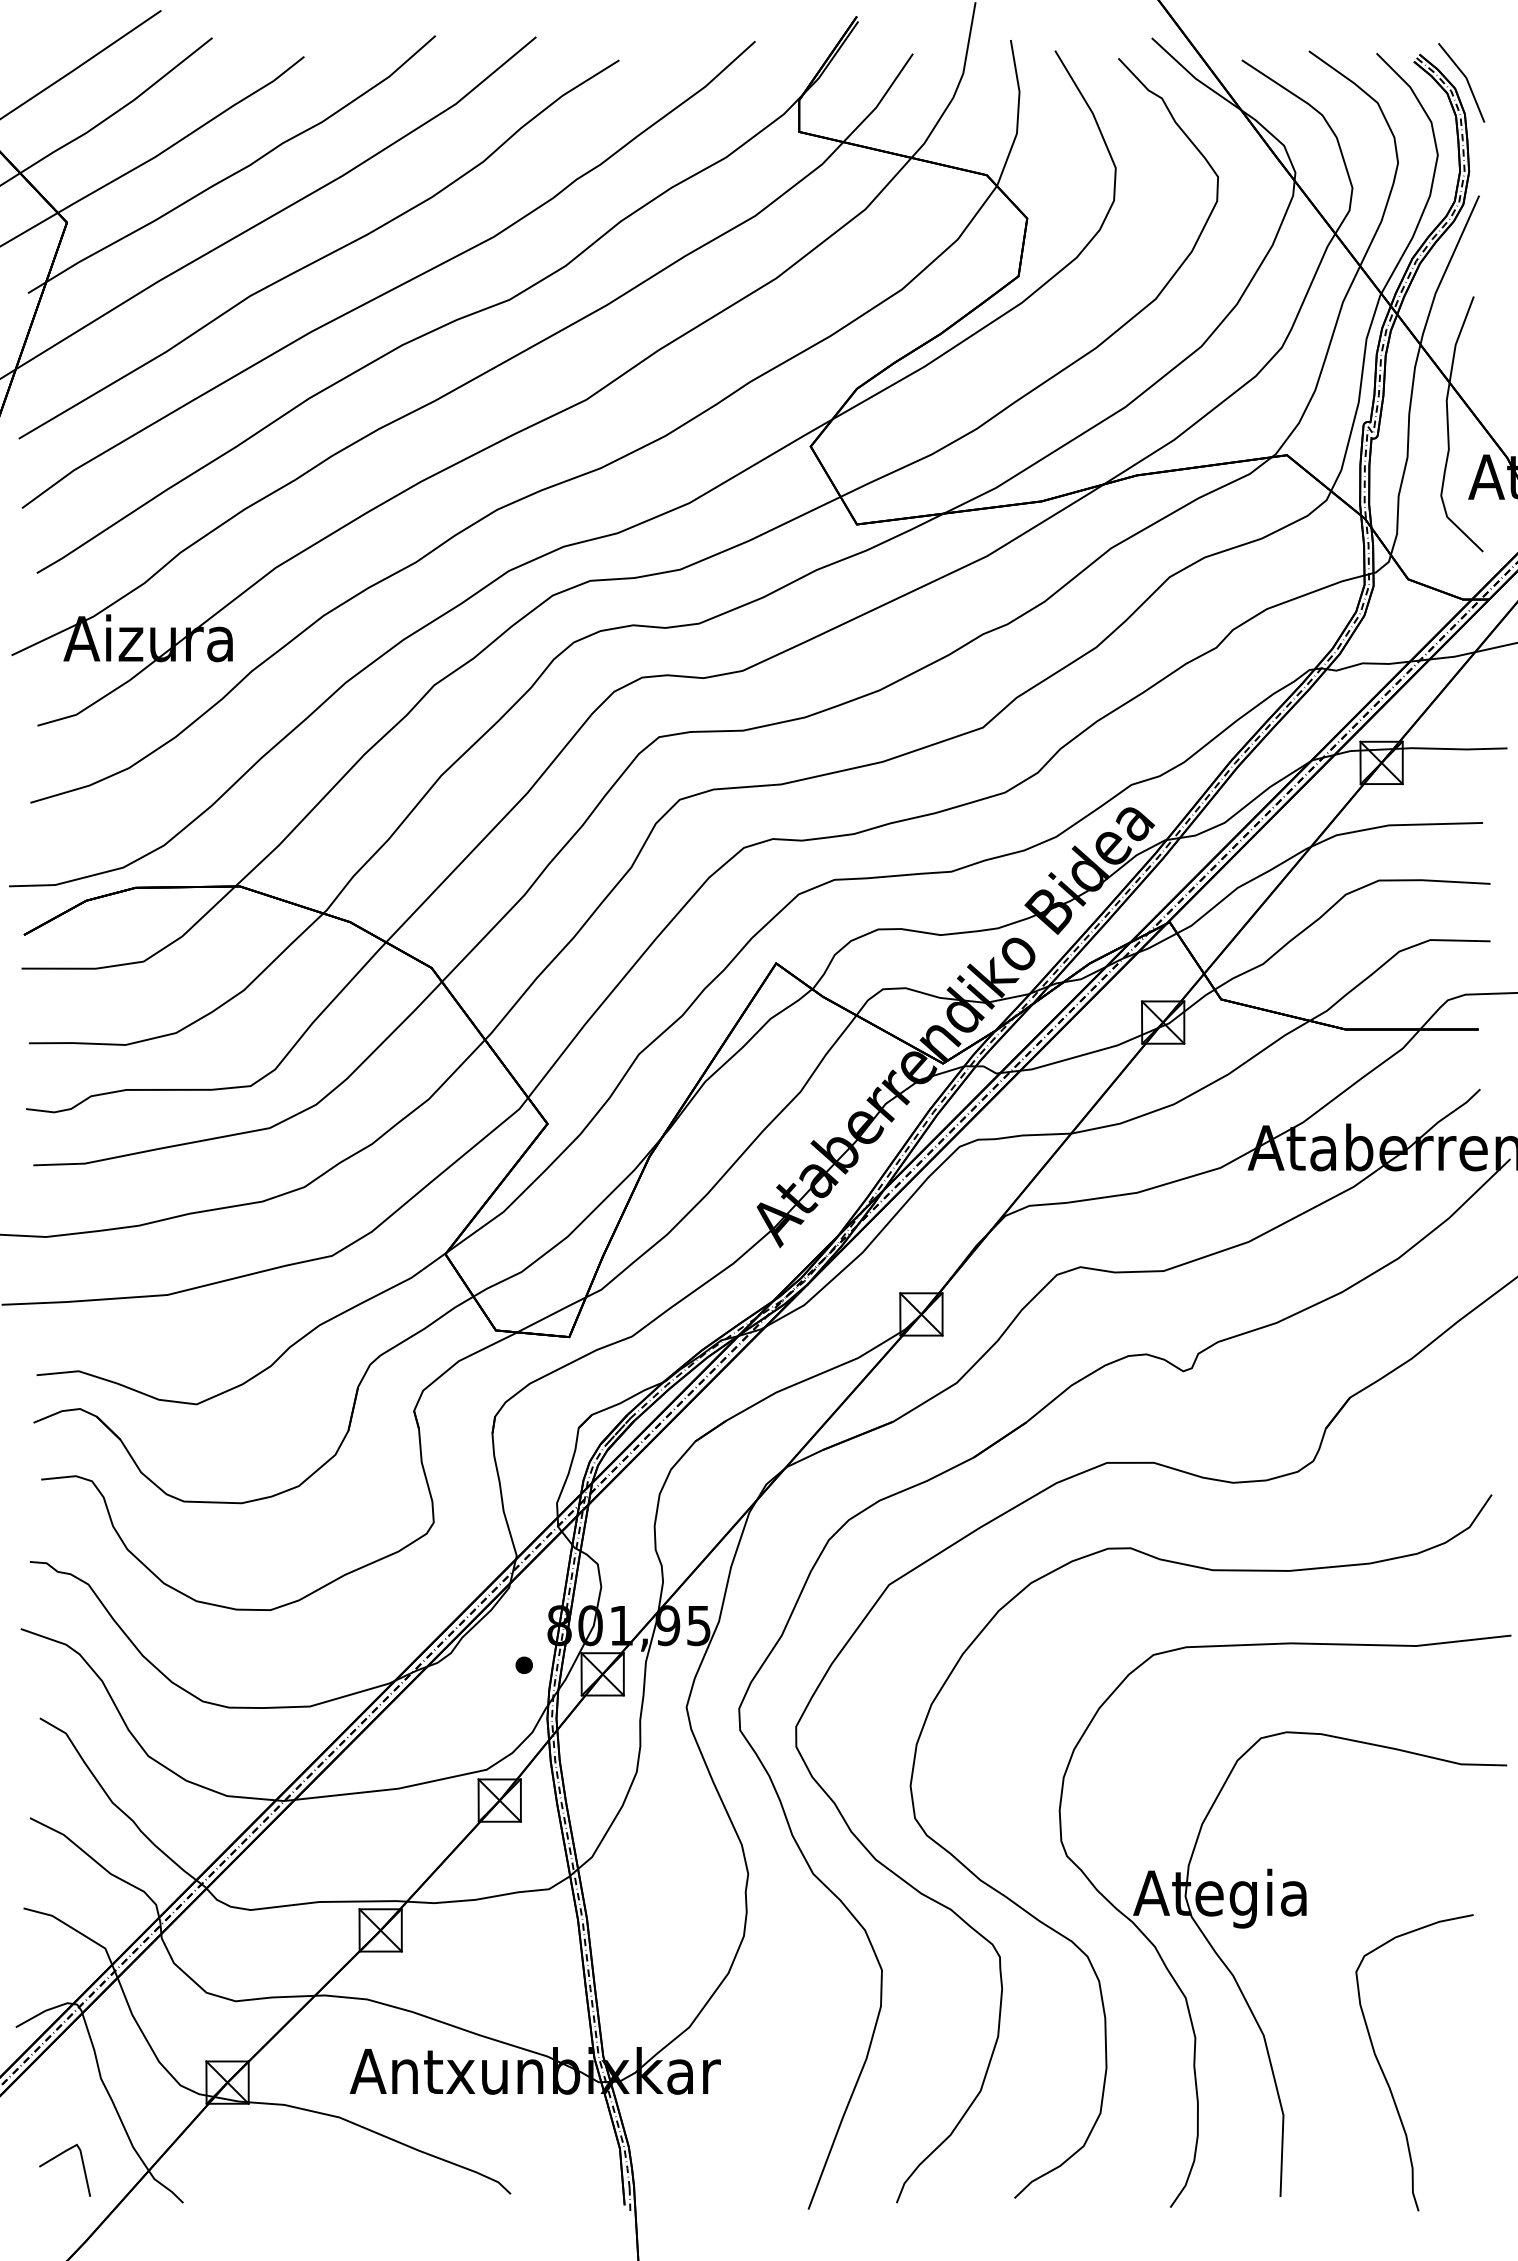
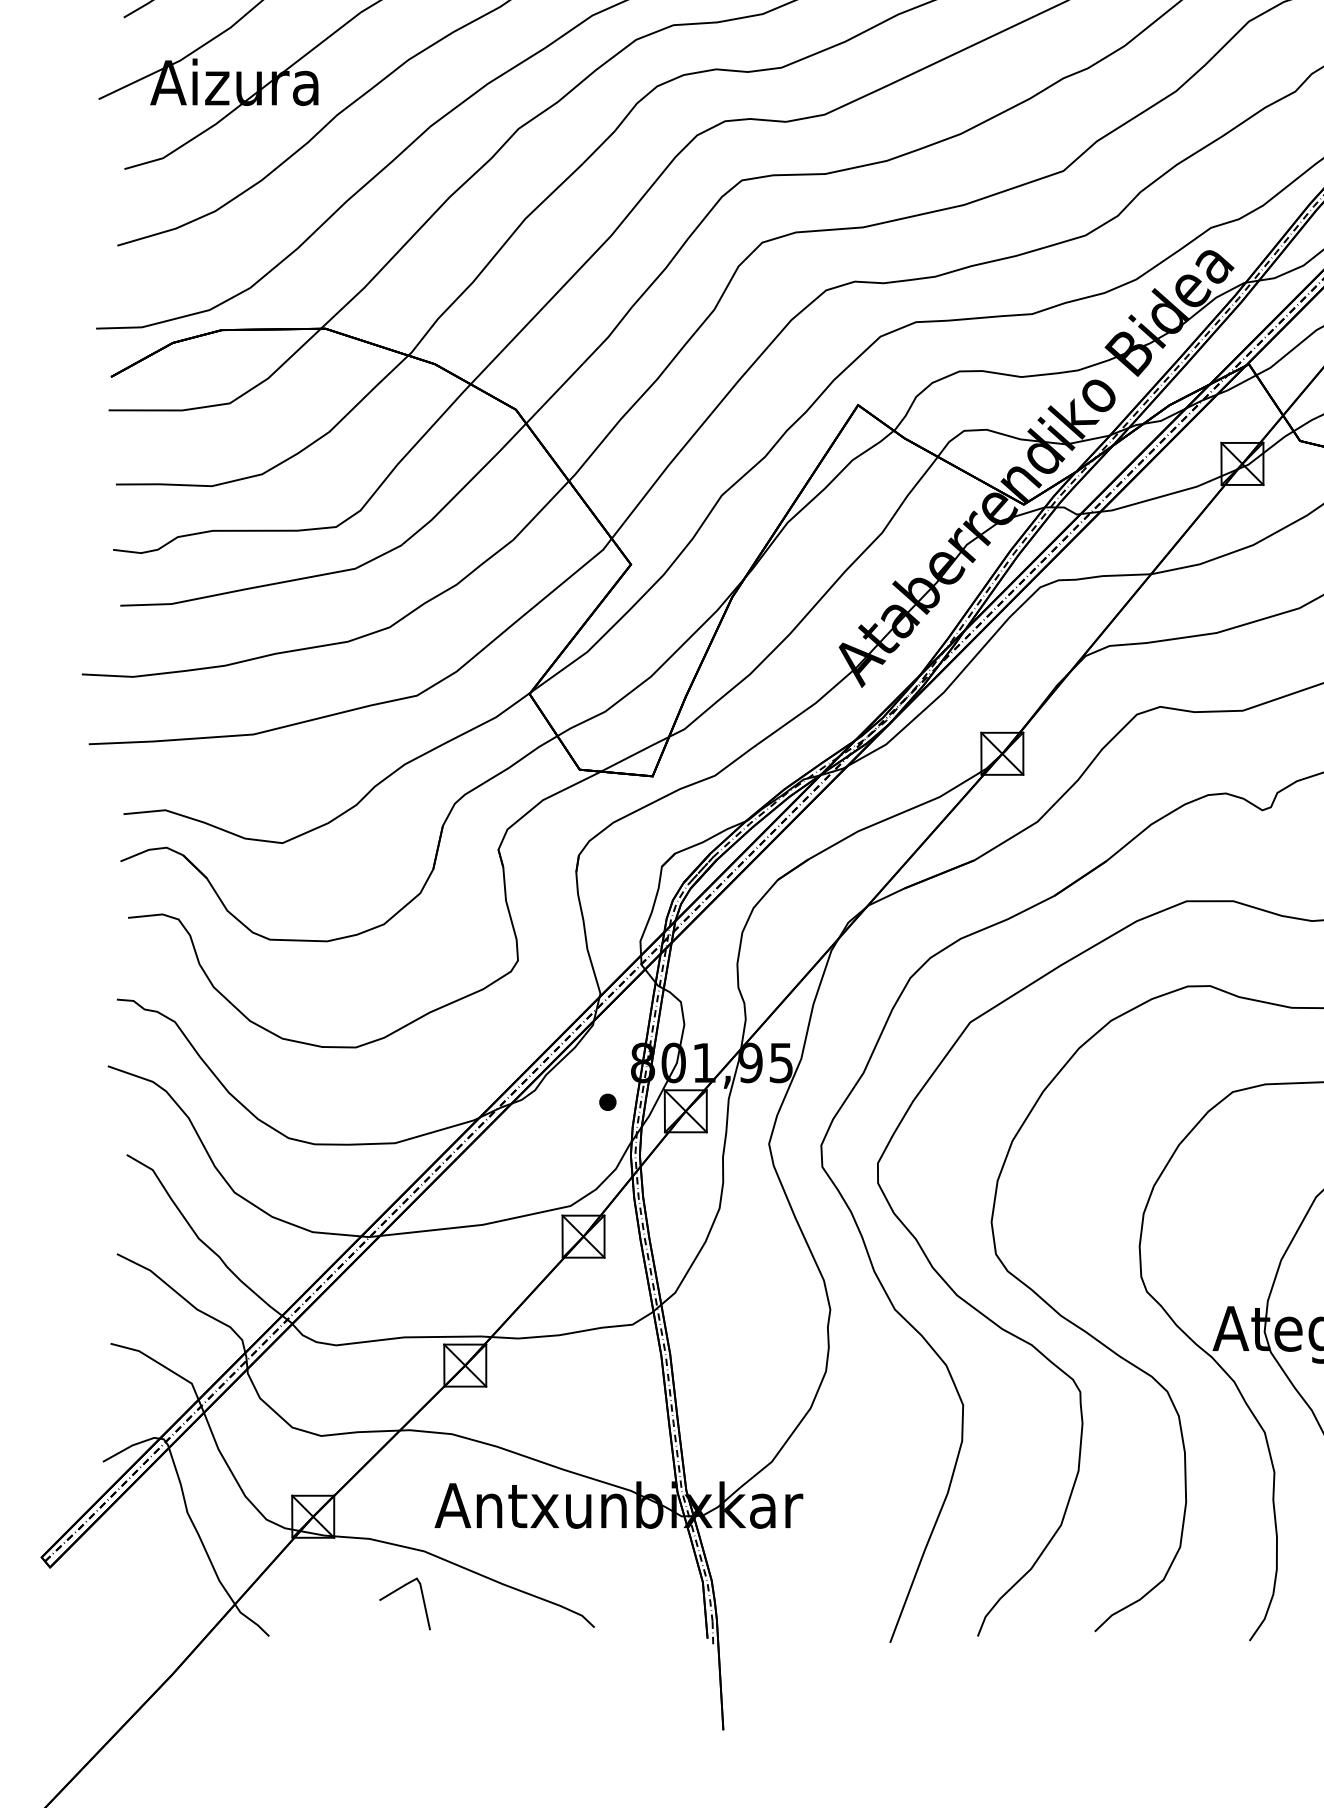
line: (57, 2157) -> (397, 1591), moved

